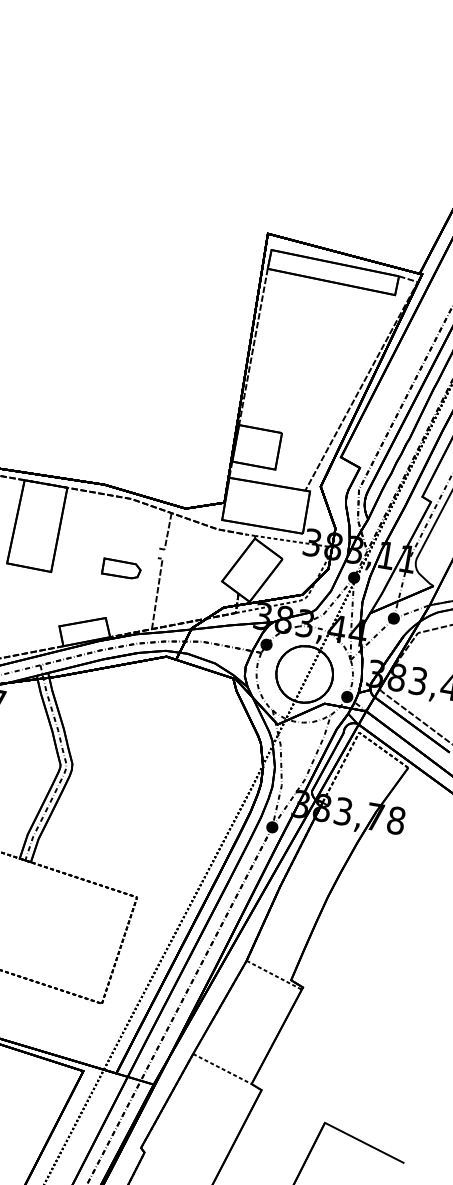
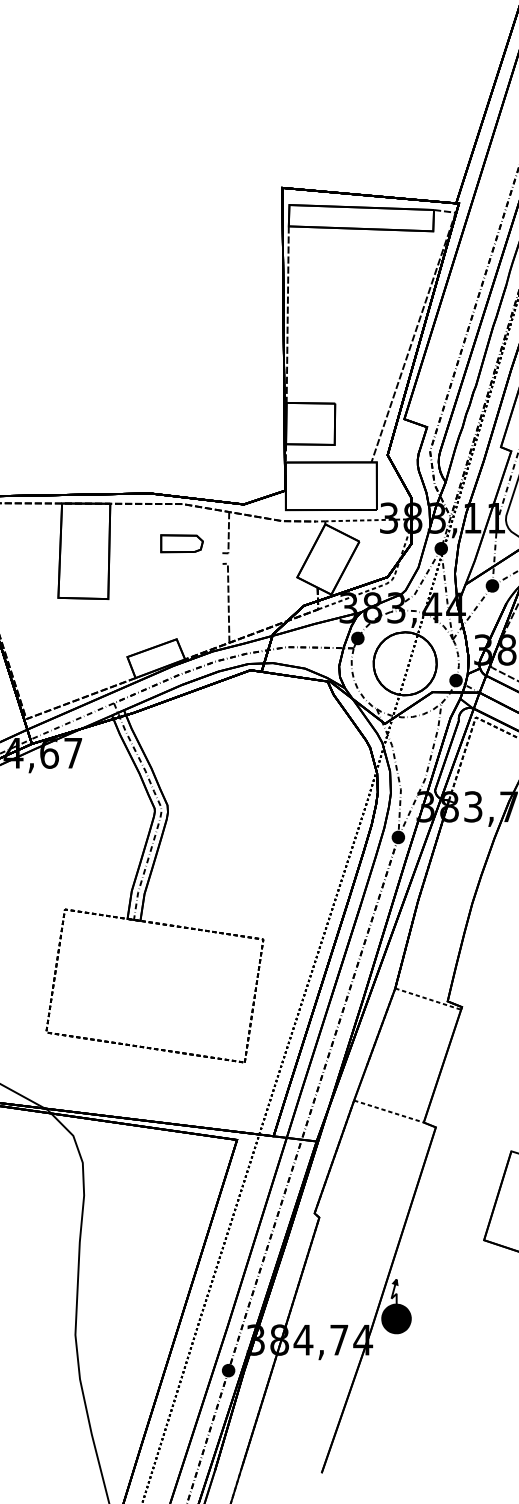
part: (121, 568) -> (181, 543), moved

